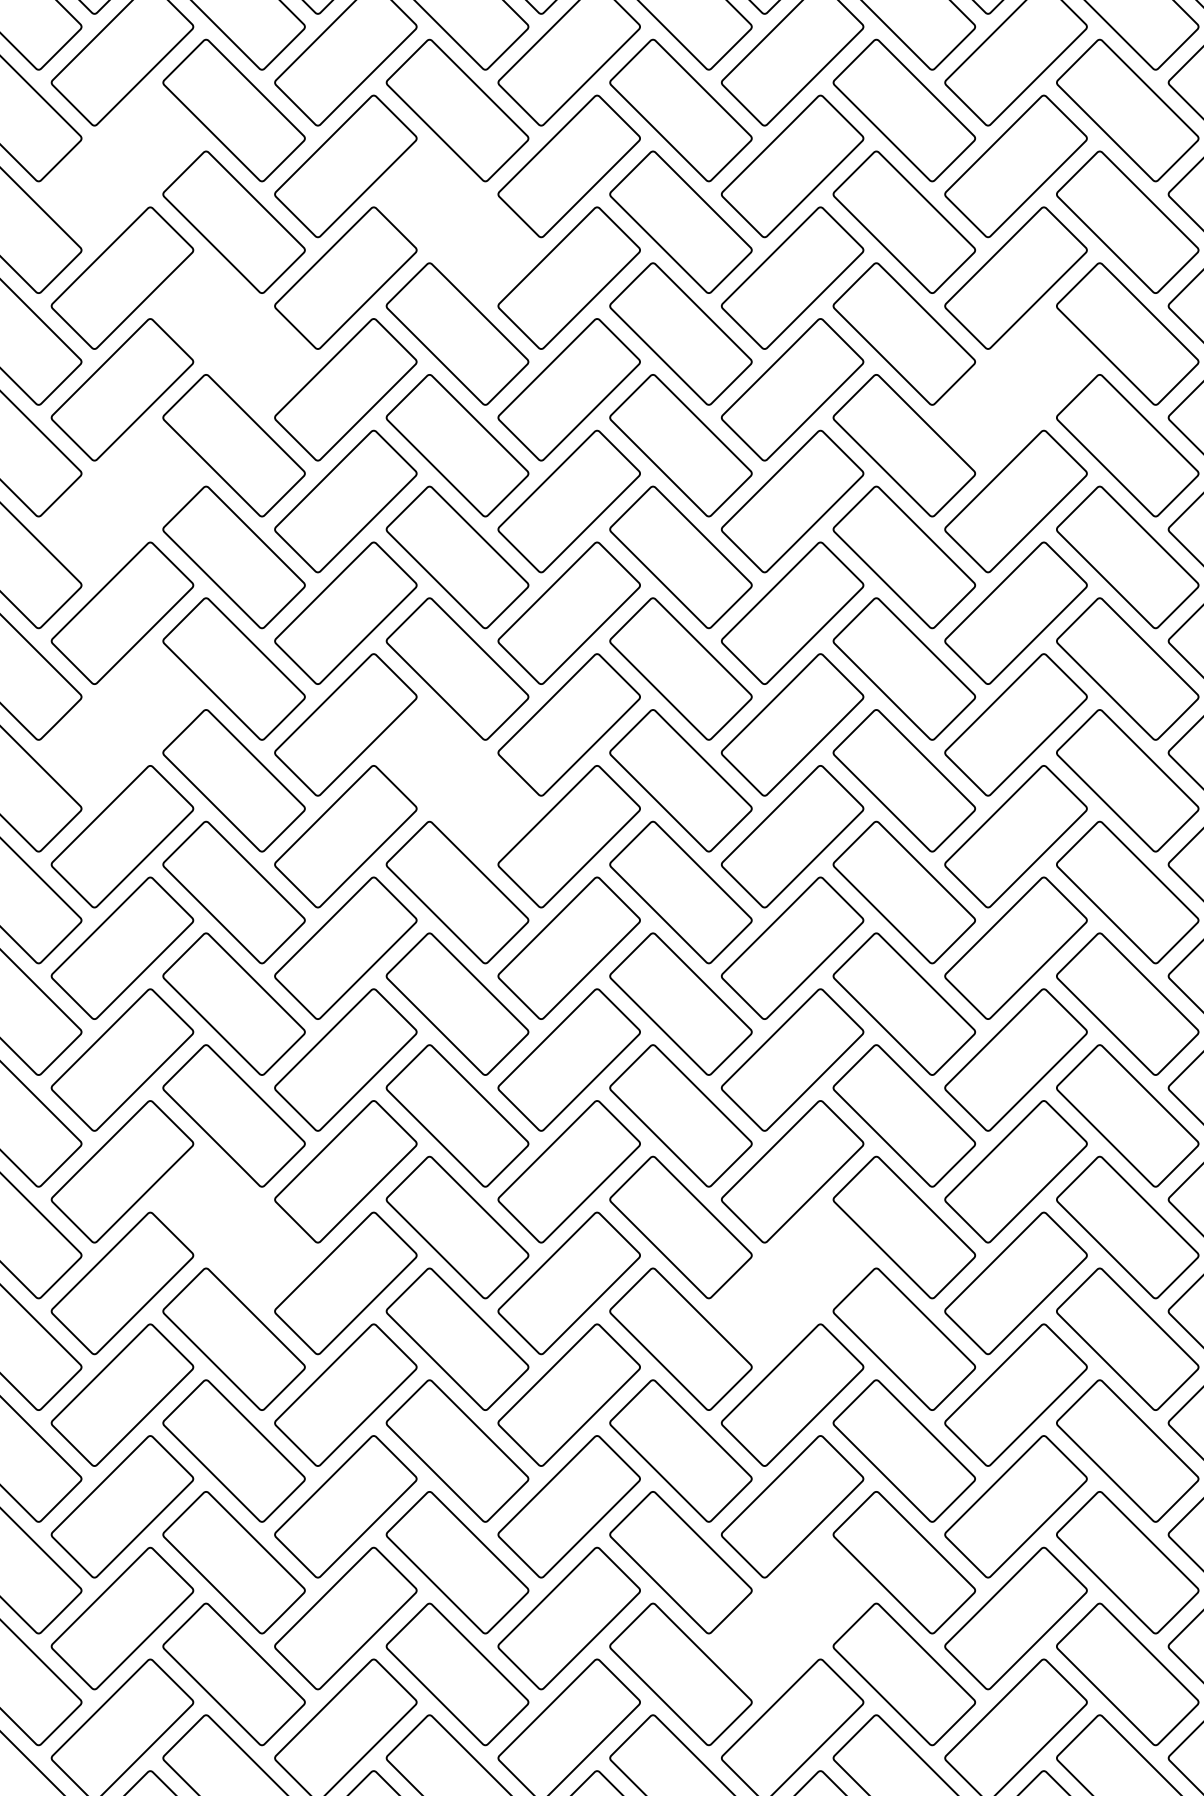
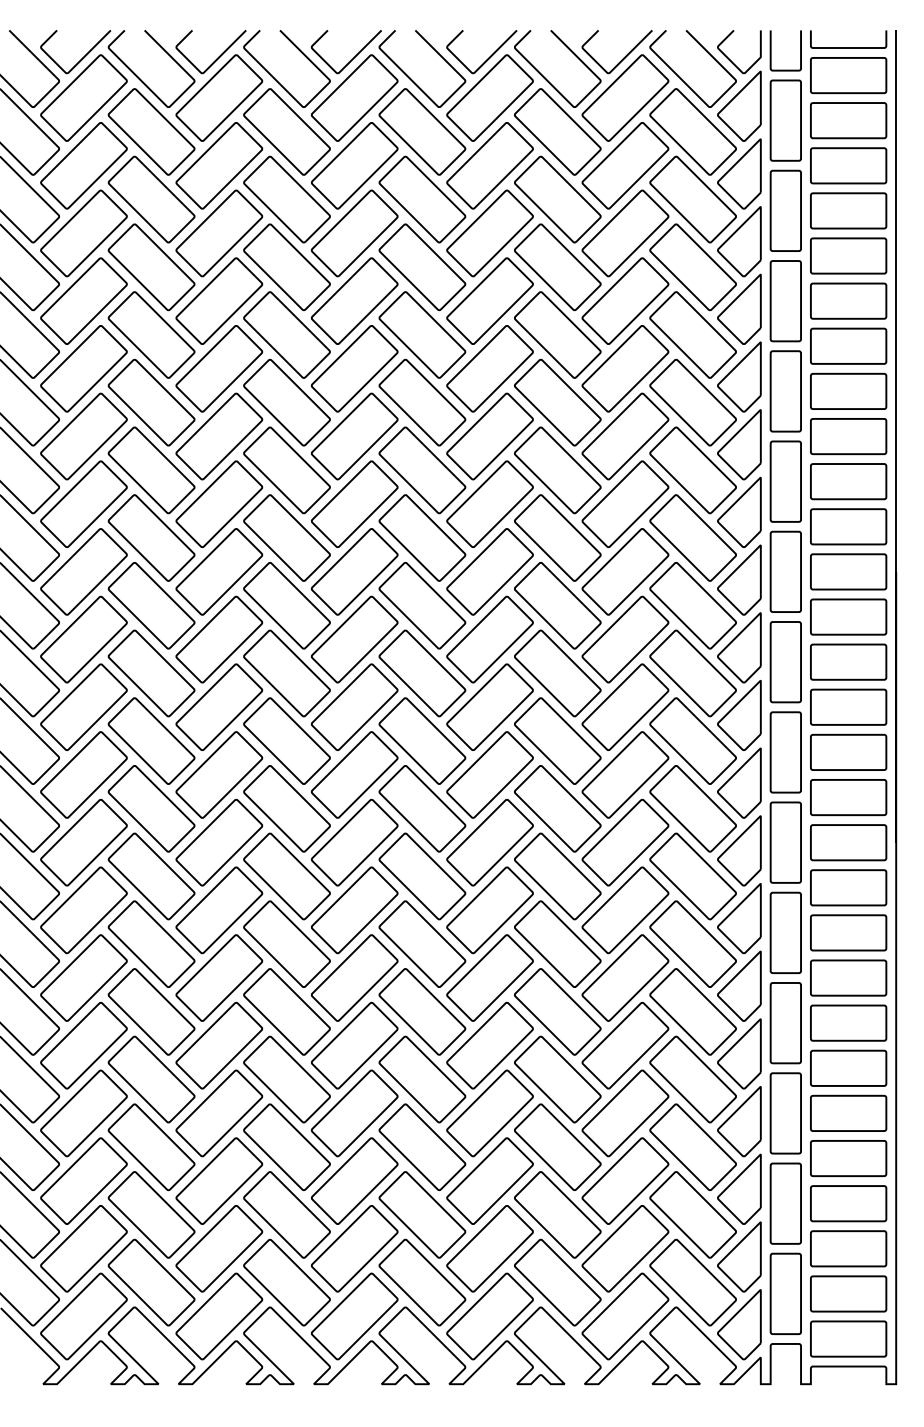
part: (121, 166) -> (83, 233), added
part: (456, 222) -> (286, 267), added
part: (233, 333) -> (151, 334), added
part: (1016, 389) -> (625, 368), added
part: (121, 501) -> (83, 436), added
part: (121, 724) -> (83, 571), added
part: (456, 780) -> (286, 605), added
part: (233, 1227) -> (151, 876), added
part: (791, 1283) -> (489, 910), added
part: (791, 1618) -> (489, 1113), added

